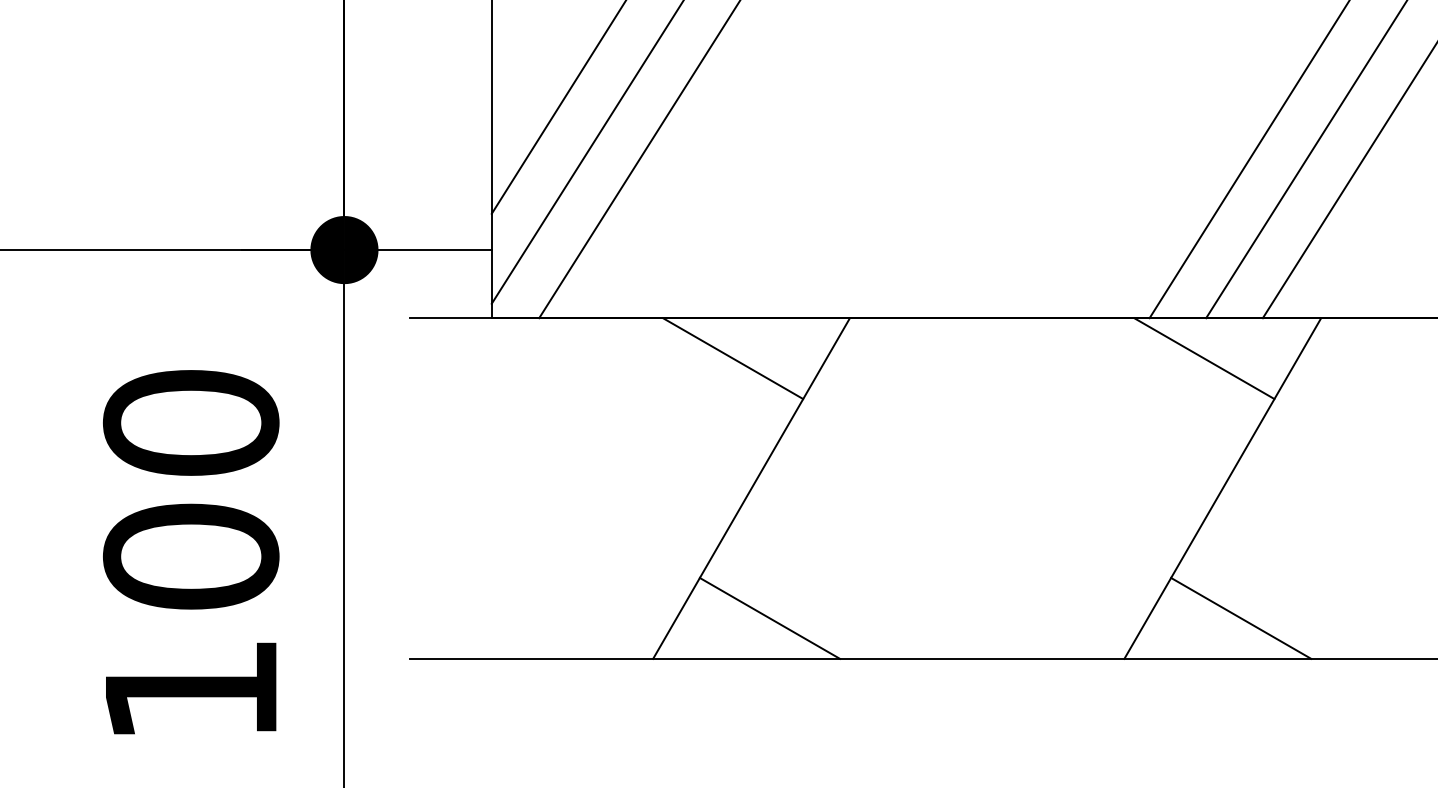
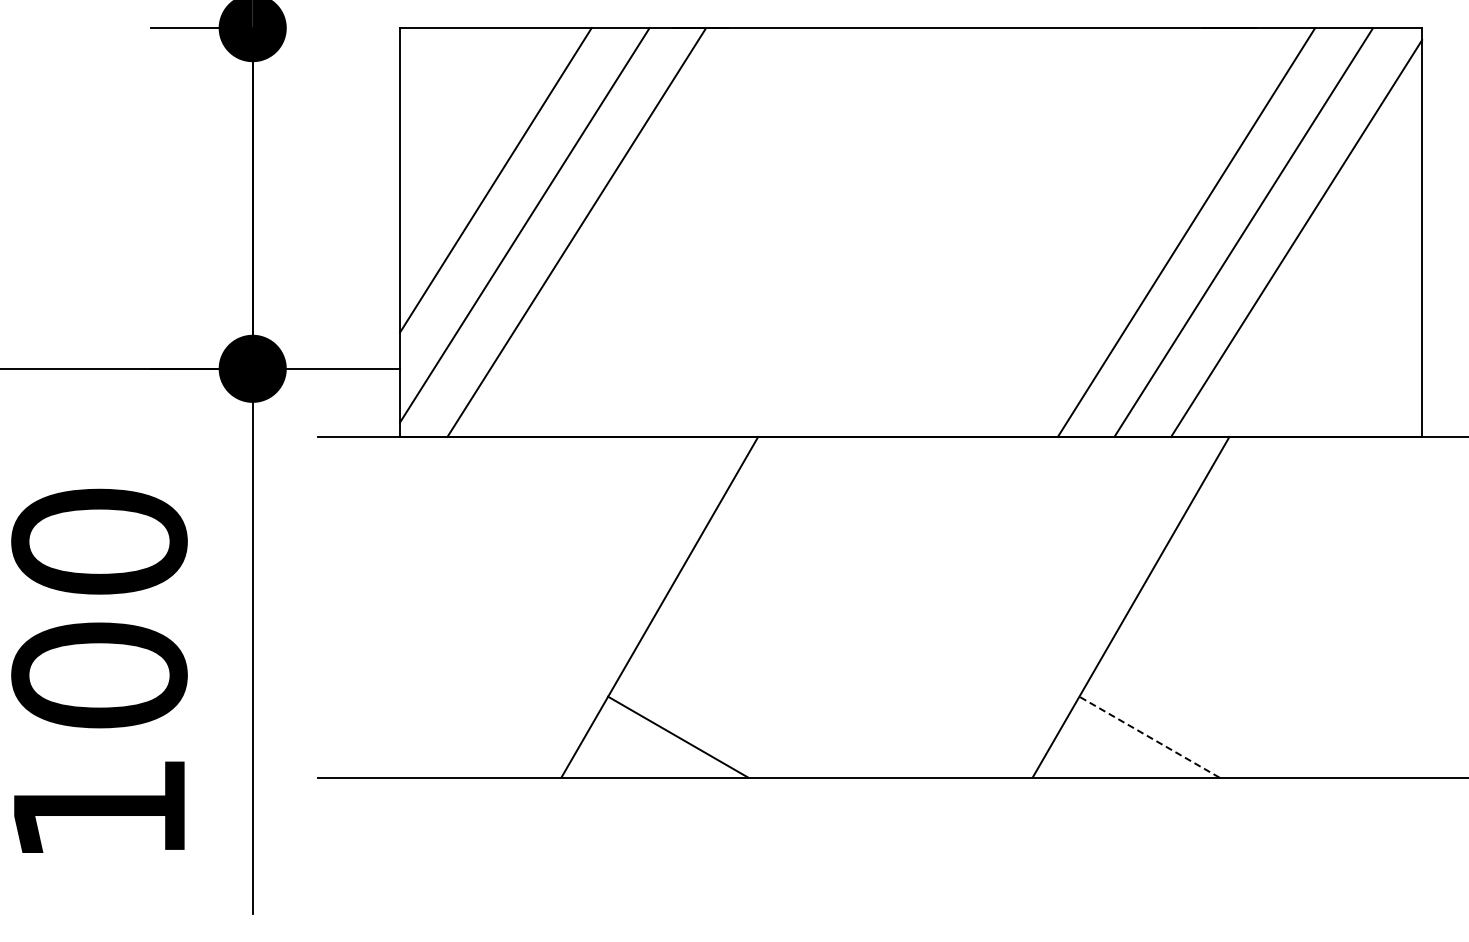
line: (733, 357) -> (641, 476), removed
line: (1204, 357) -> (1112, 476), removed
line: (1241, 618) -> (1149, 737), solid -> dashed

